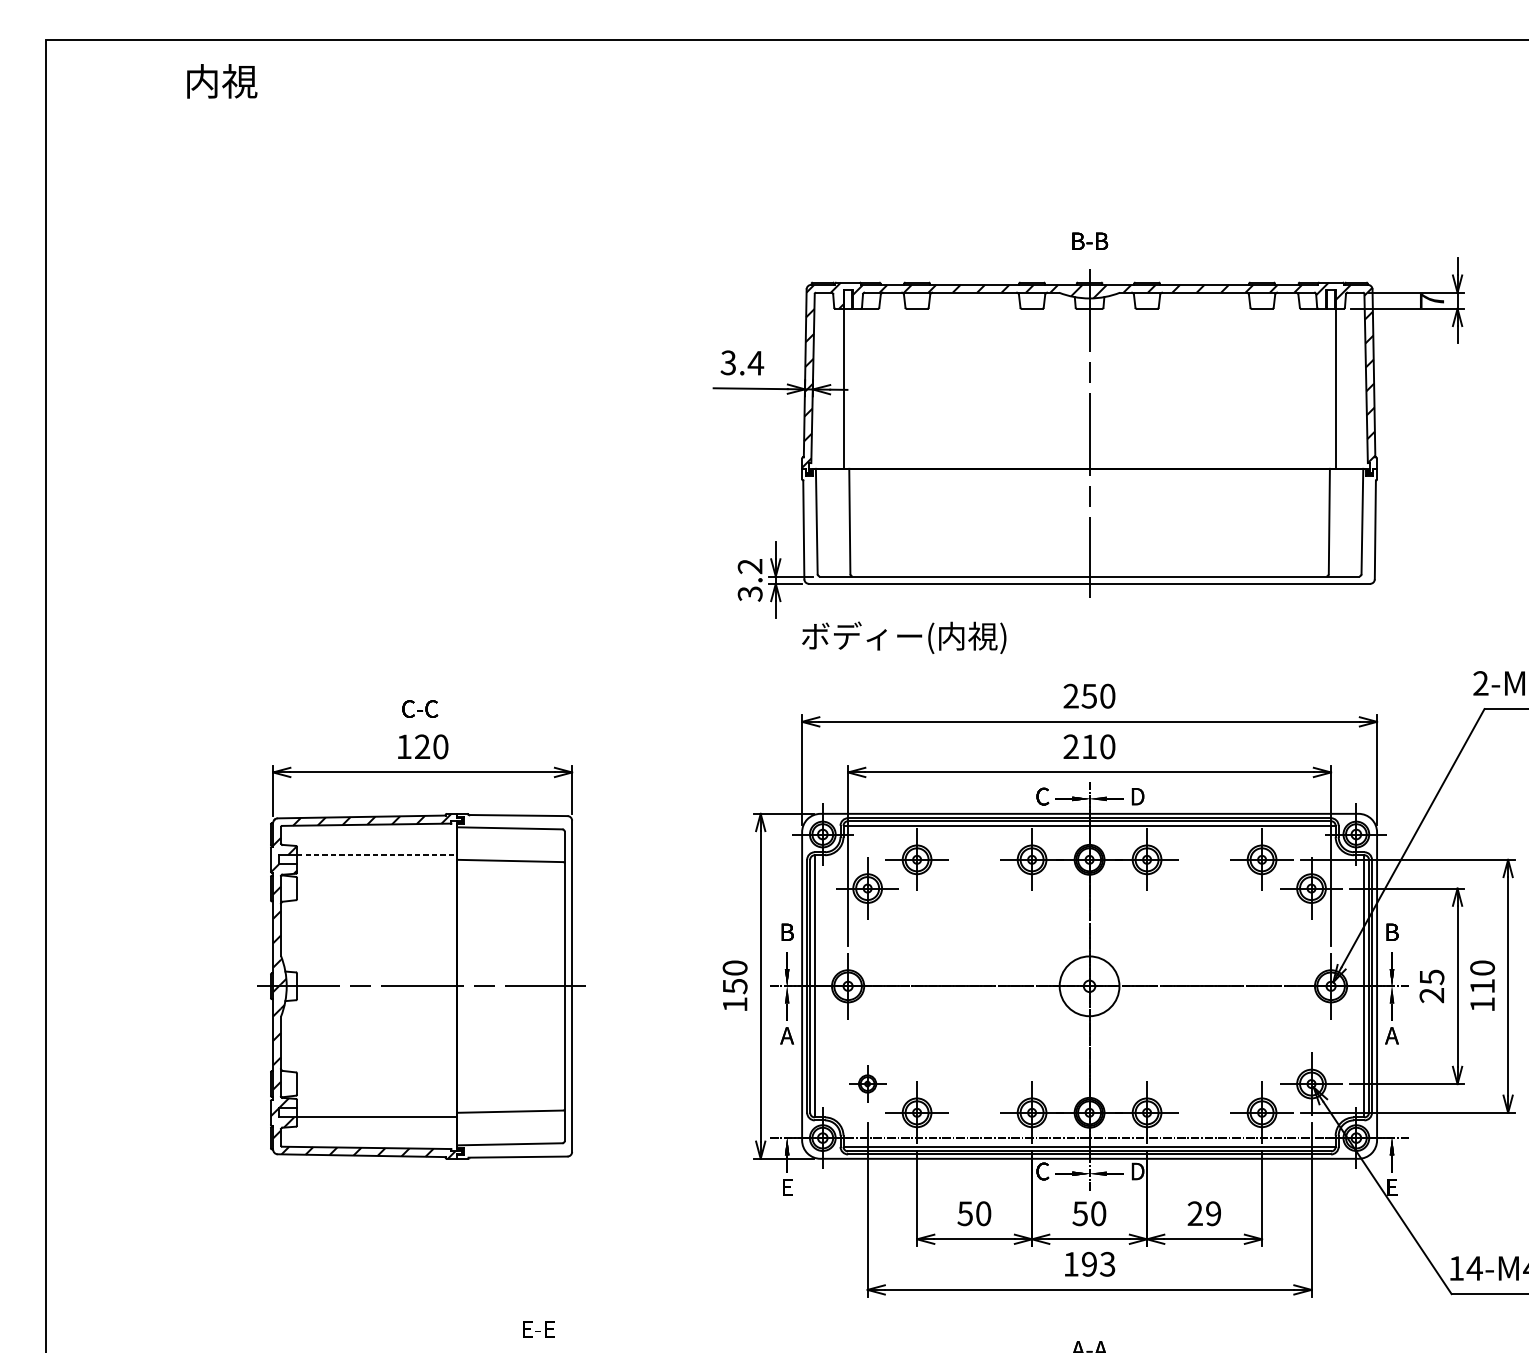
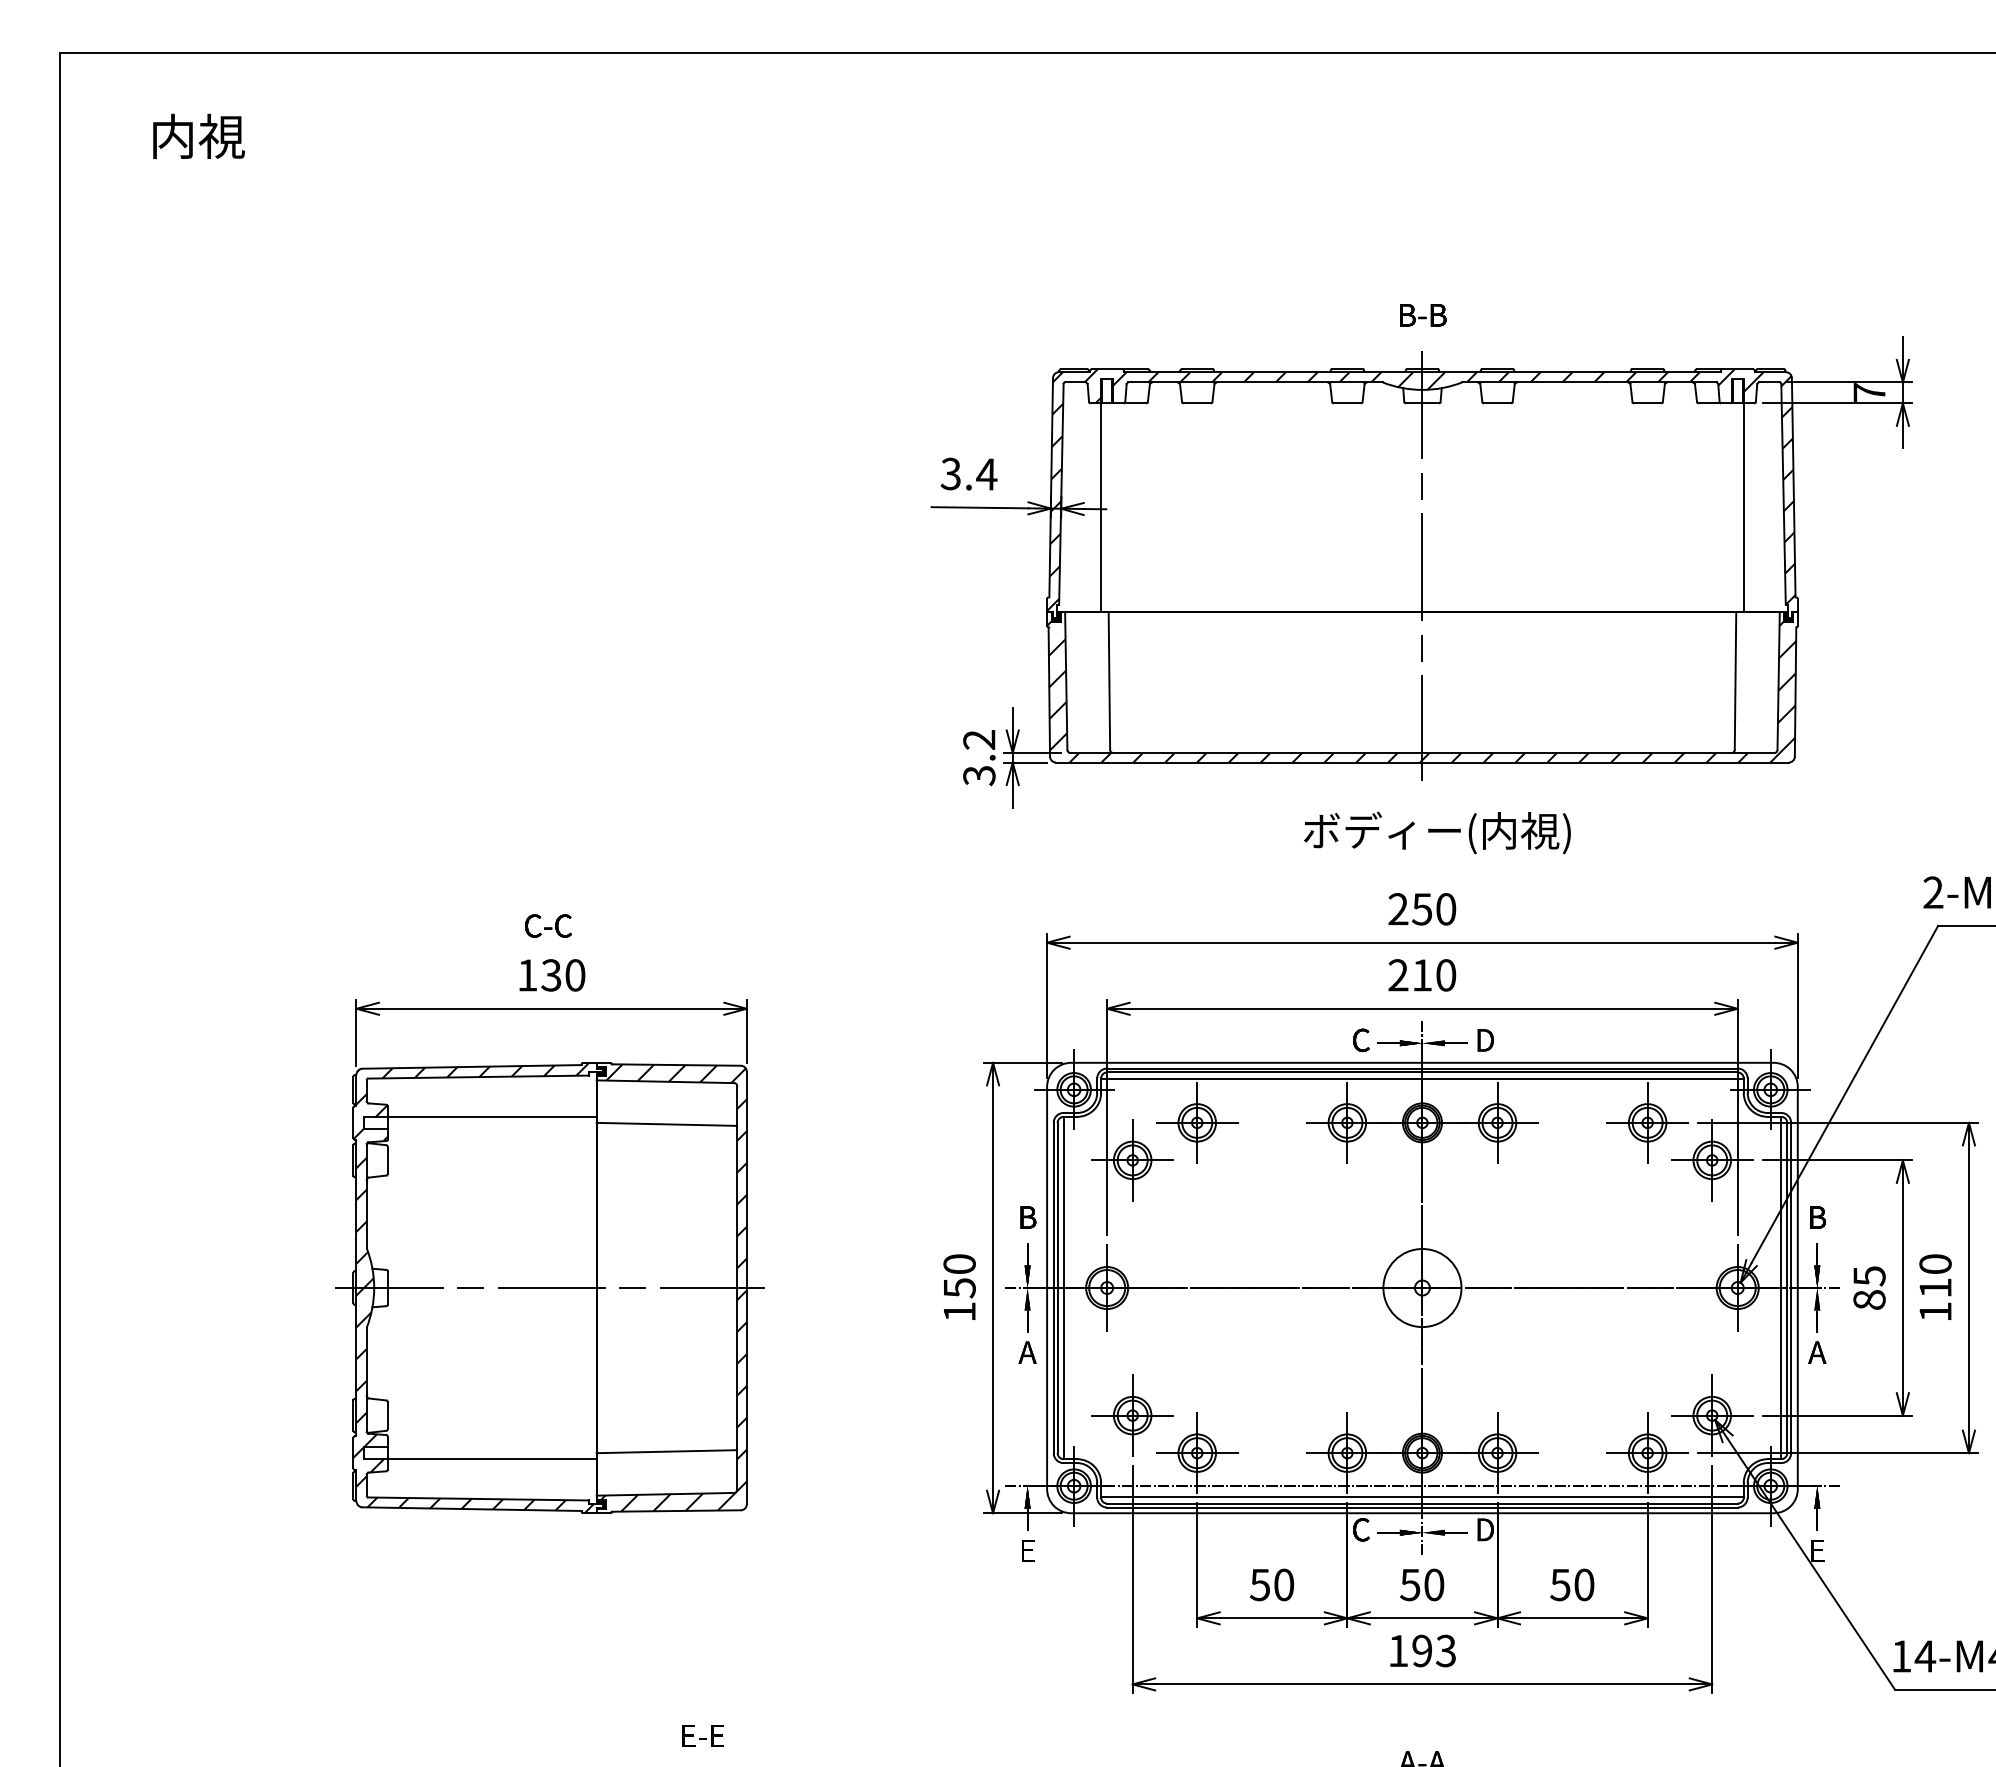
text: (221, 81) -> (198, 136), moved
hatch: (1088, 526) -> (1421, 687), added
text: (904, 637) -> (1437, 832), moved
text: (422, 746) -> (551, 975), 120 -> 130
line: (377, 854) -> (492, 1116), dashed -> solid
hatch: (515, 985) -> (673, 1287), added
text: (1431, 995) -> (1869, 1299), 25 -> 85
part: (867, 1083) -> (1132, 1415), size x1.67
text: (1204, 1213) -> (1572, 1584), 29 -> 50

